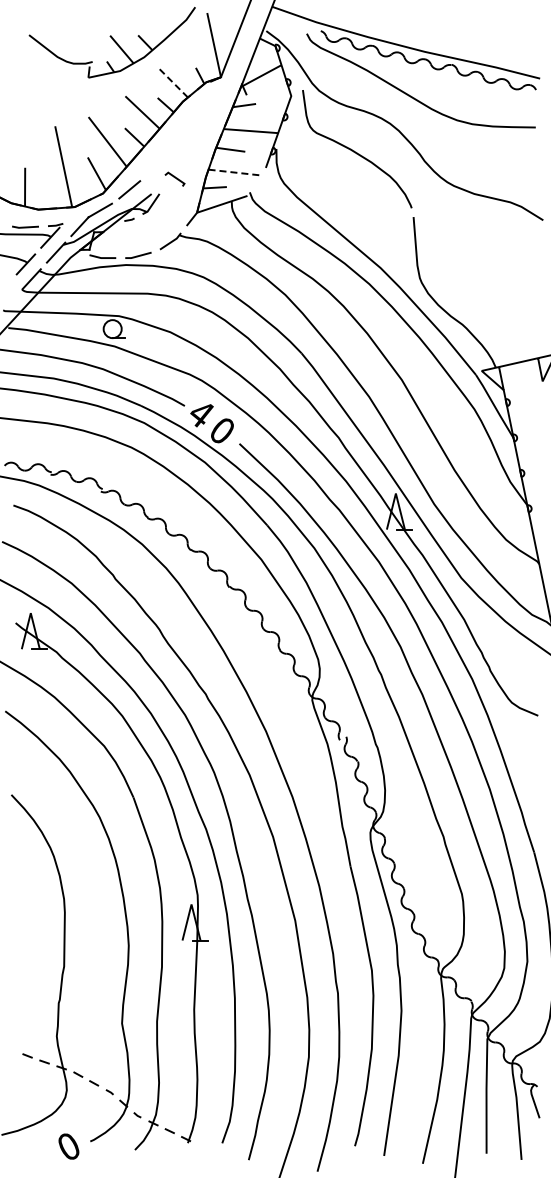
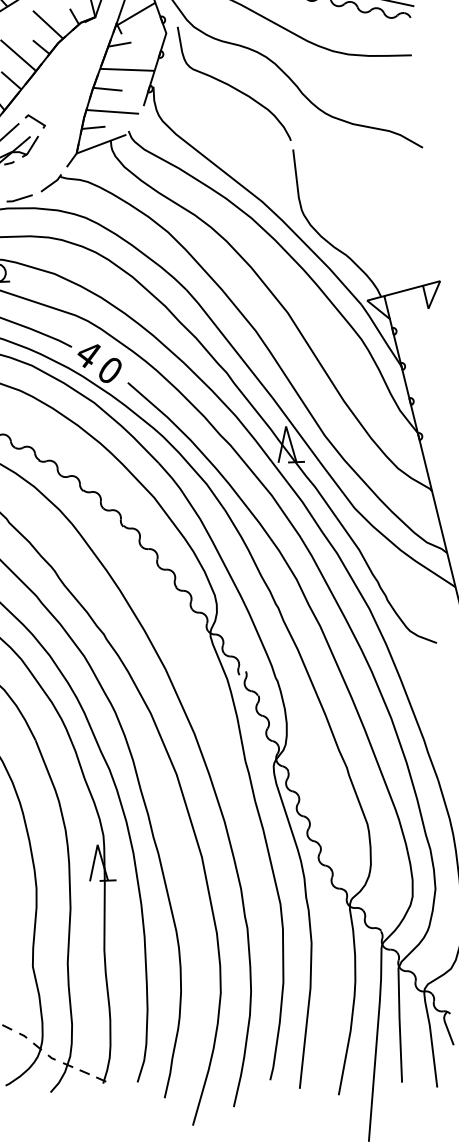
line: (173, 83) -> (48, 25), dashed -> solid
line: (235, 172) -> (113, 111), dashed -> solid
line: (174, 178) -> (34, 120), moved

